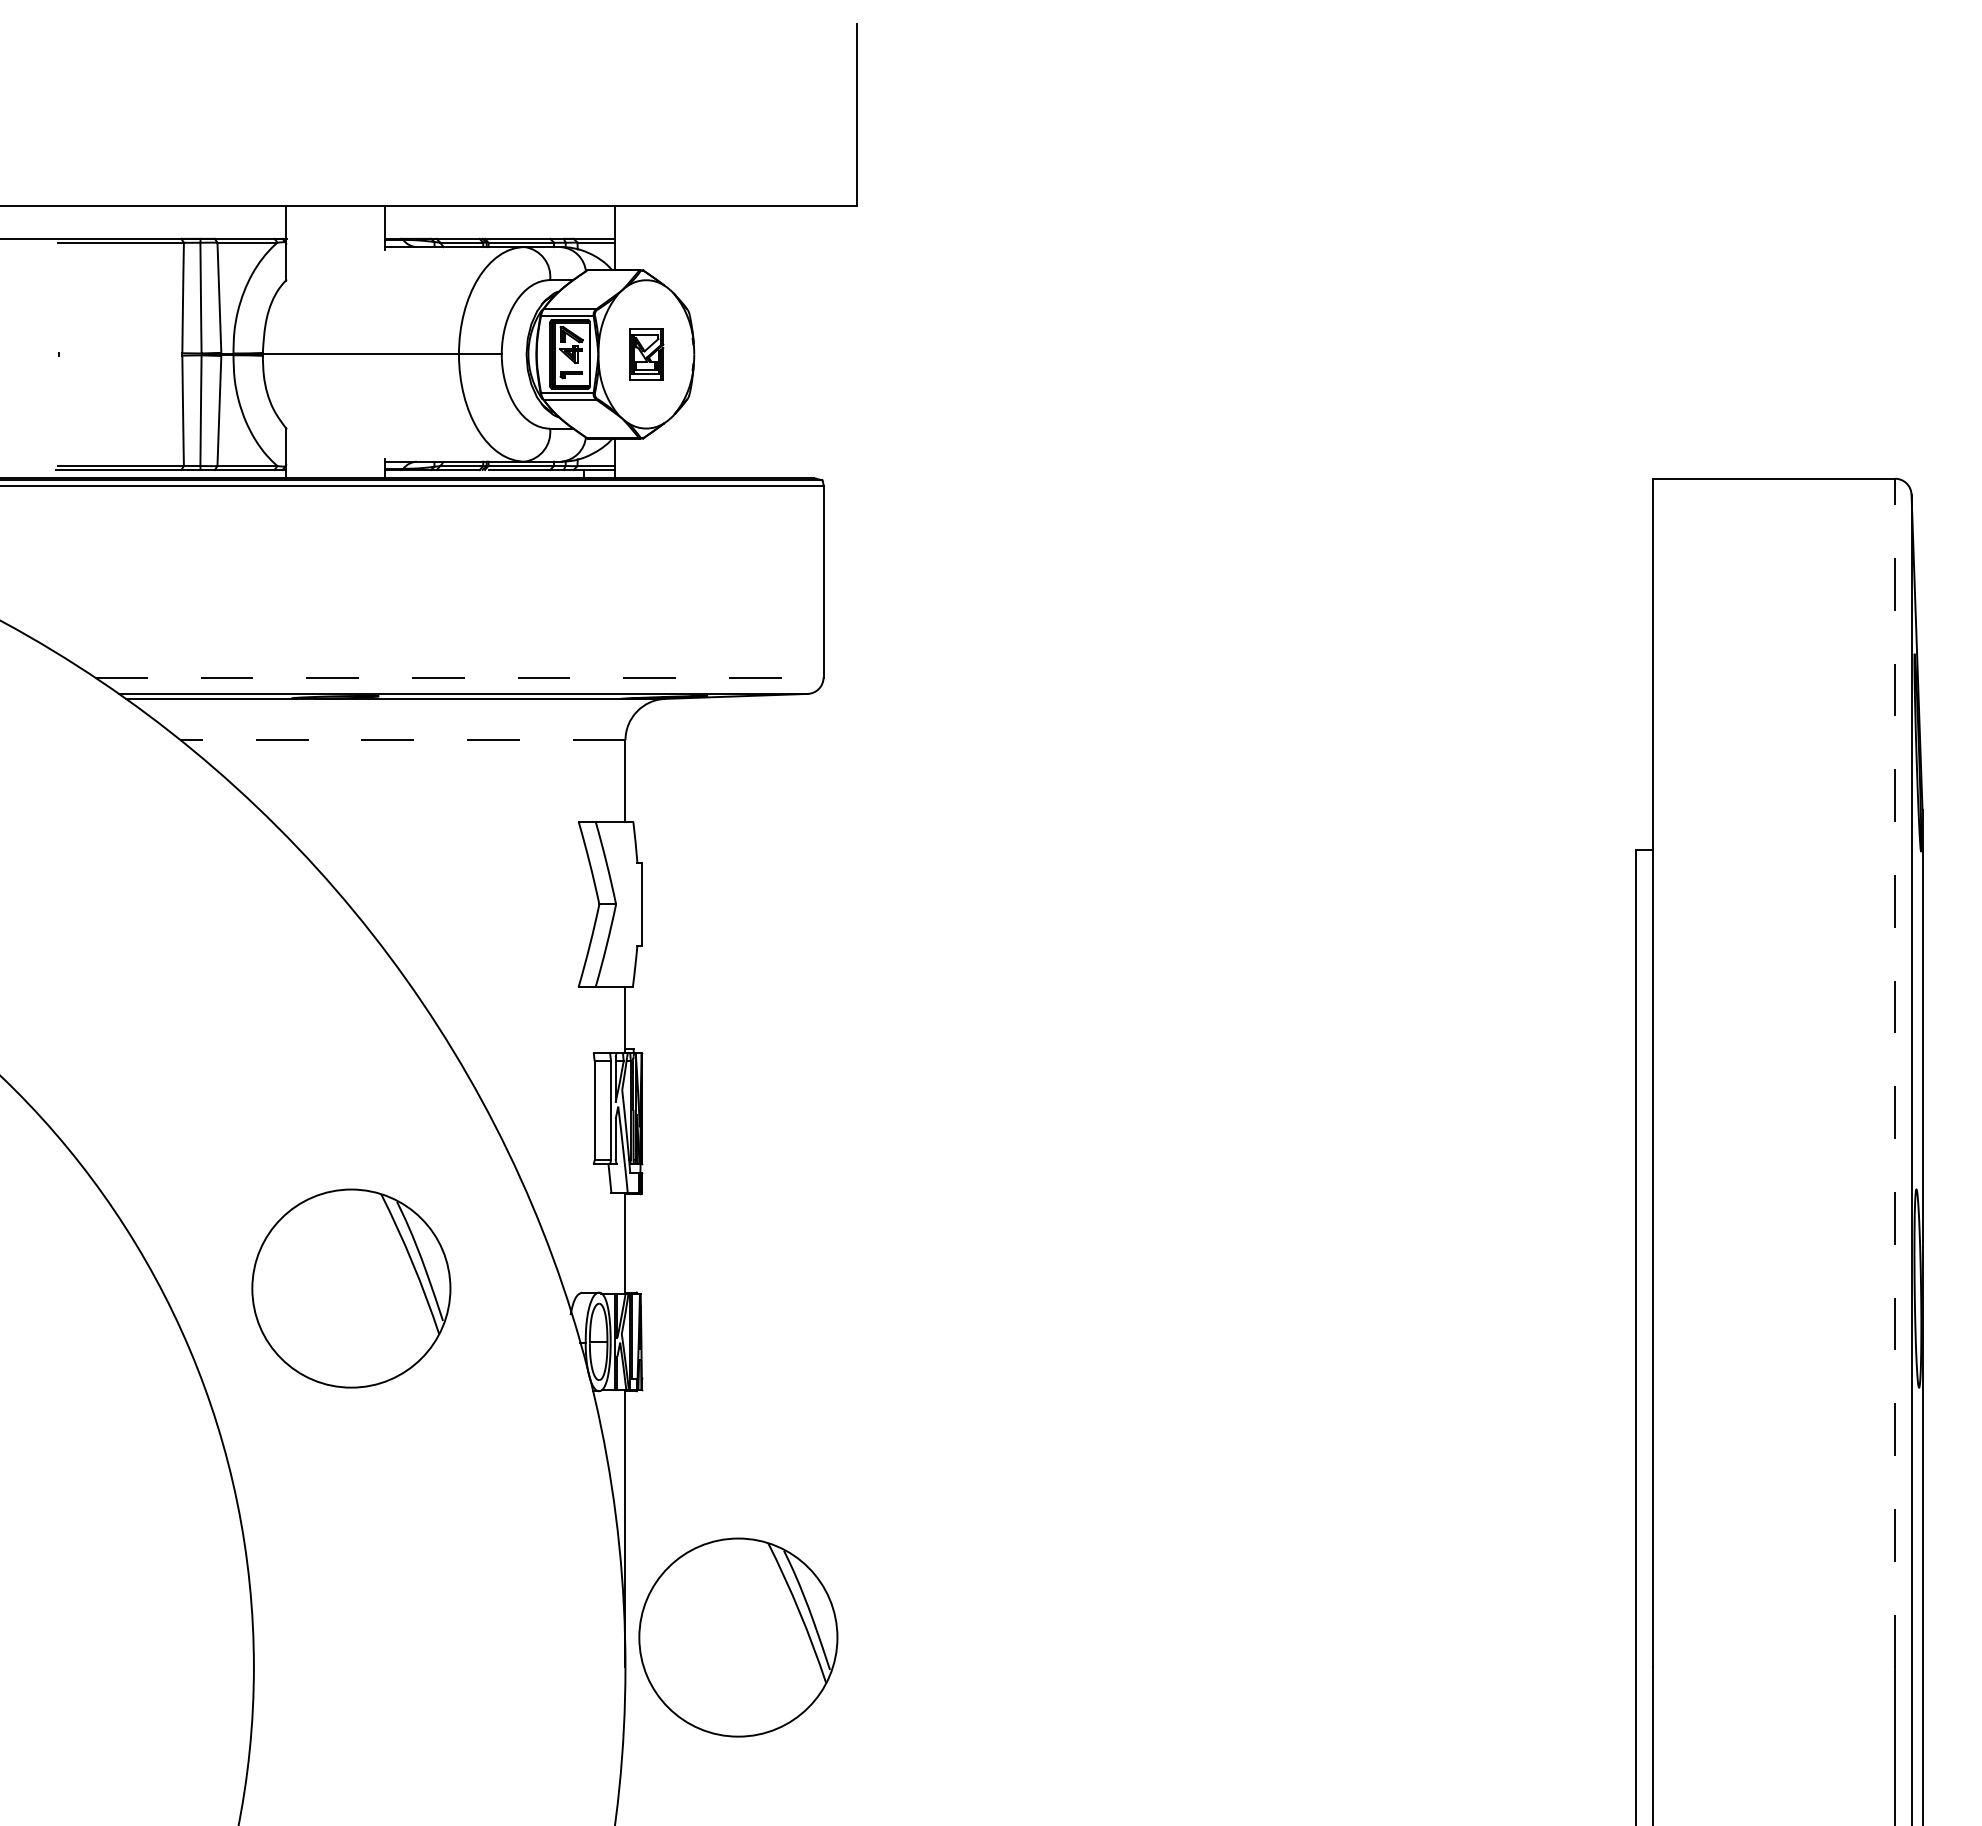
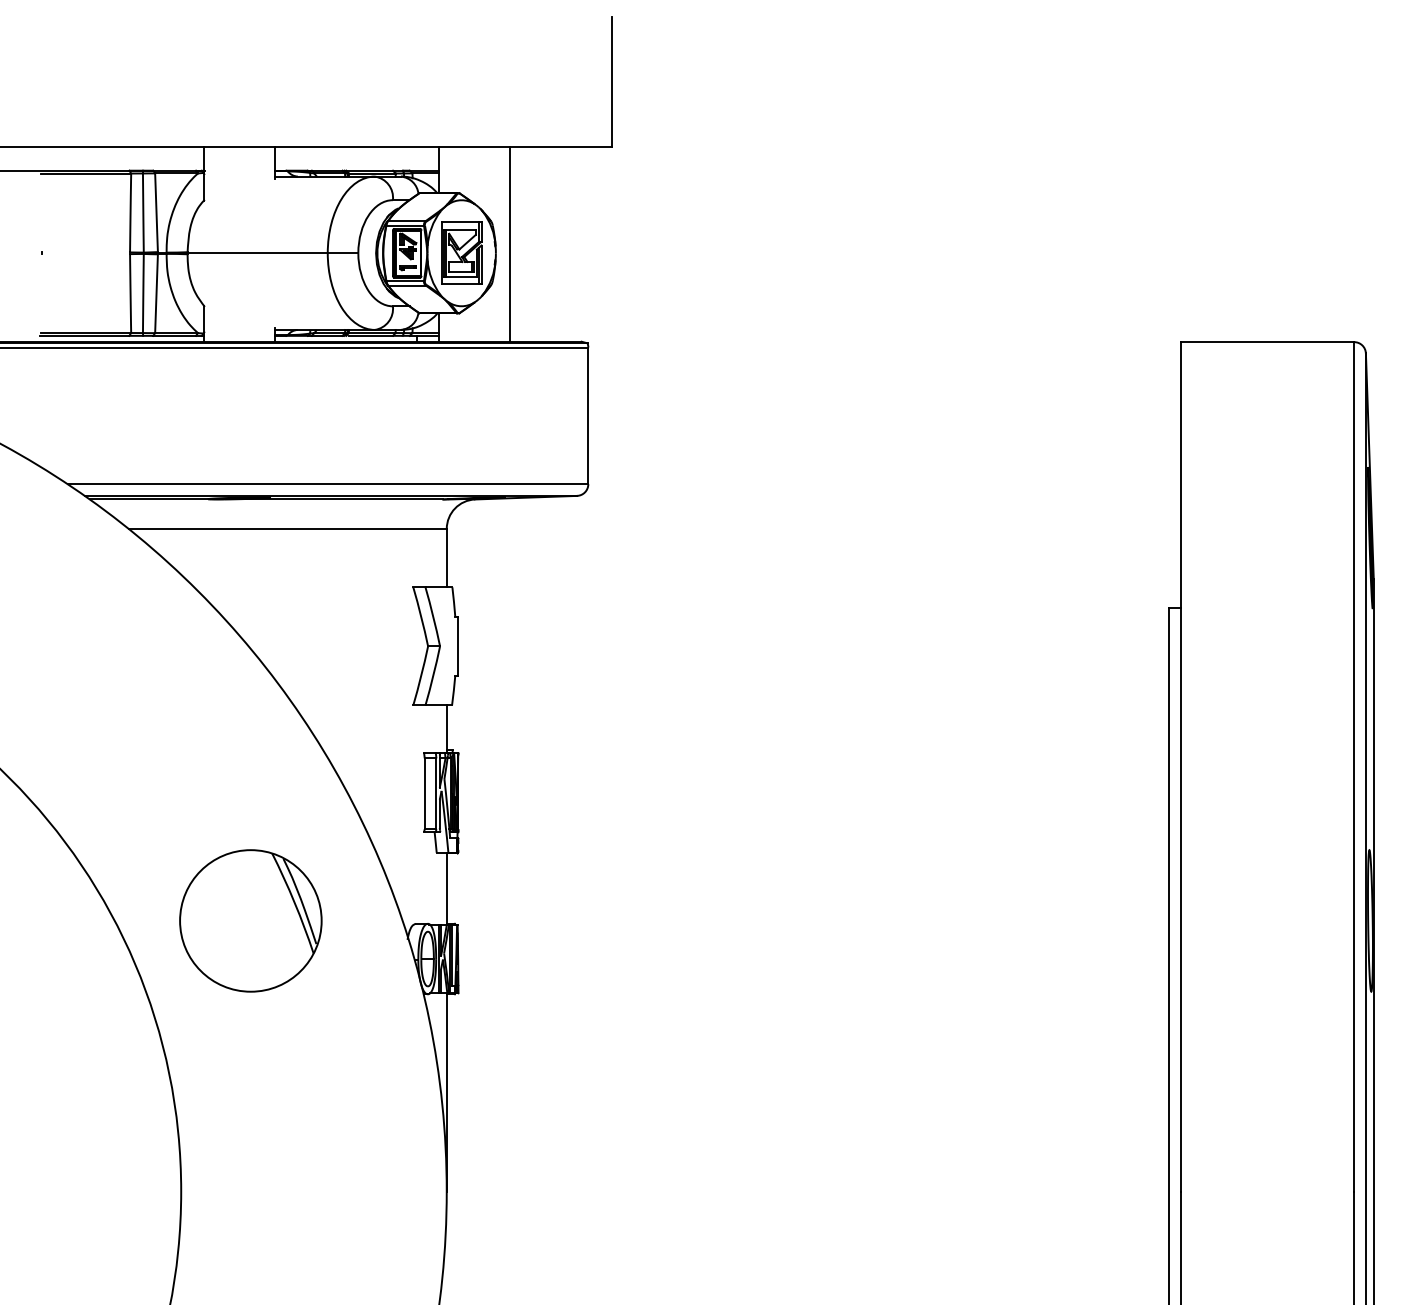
line: (714, 341) -> (510, 244), added
part: (646, 354) -> (461, 253), size x1.67
line: (459, 677) -> (328, 484), dashed -> solid
line: (402, 740) -> (287, 529), dashed -> solid
line: (1895, 1072) -> (1354, 766), dashed -> solid
part: (738, 1637) -> (527, 1170), removed

